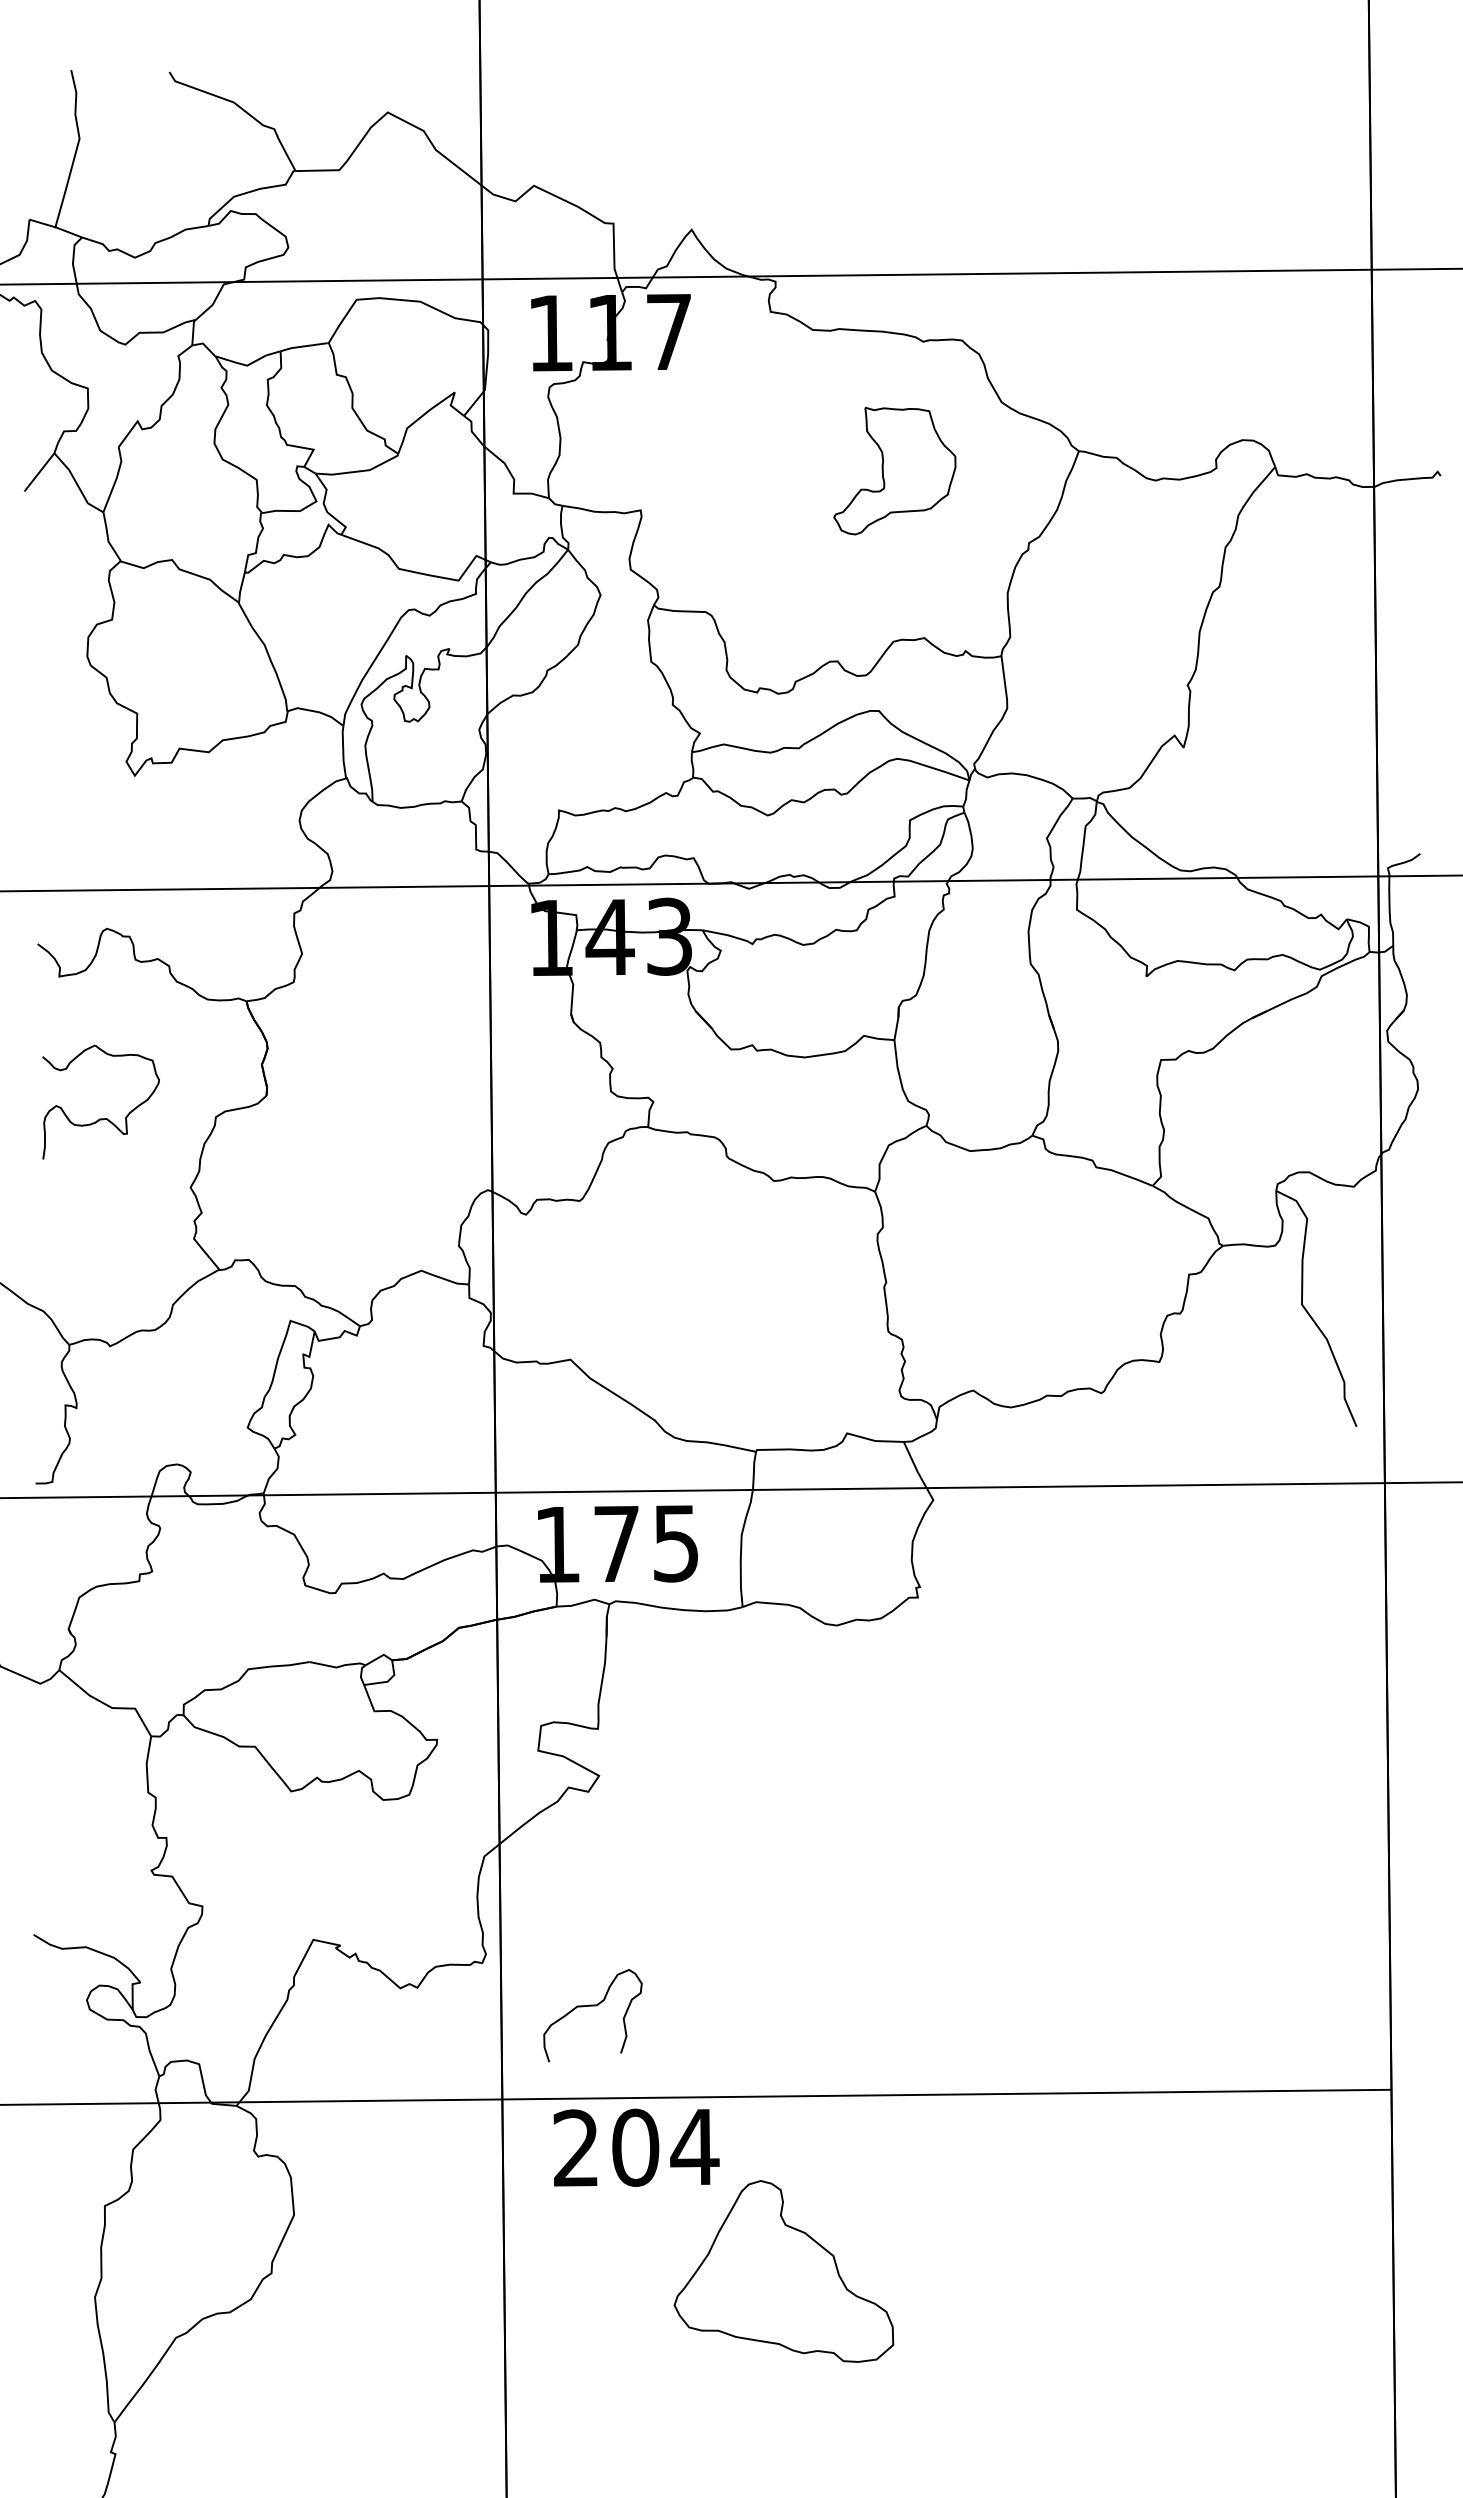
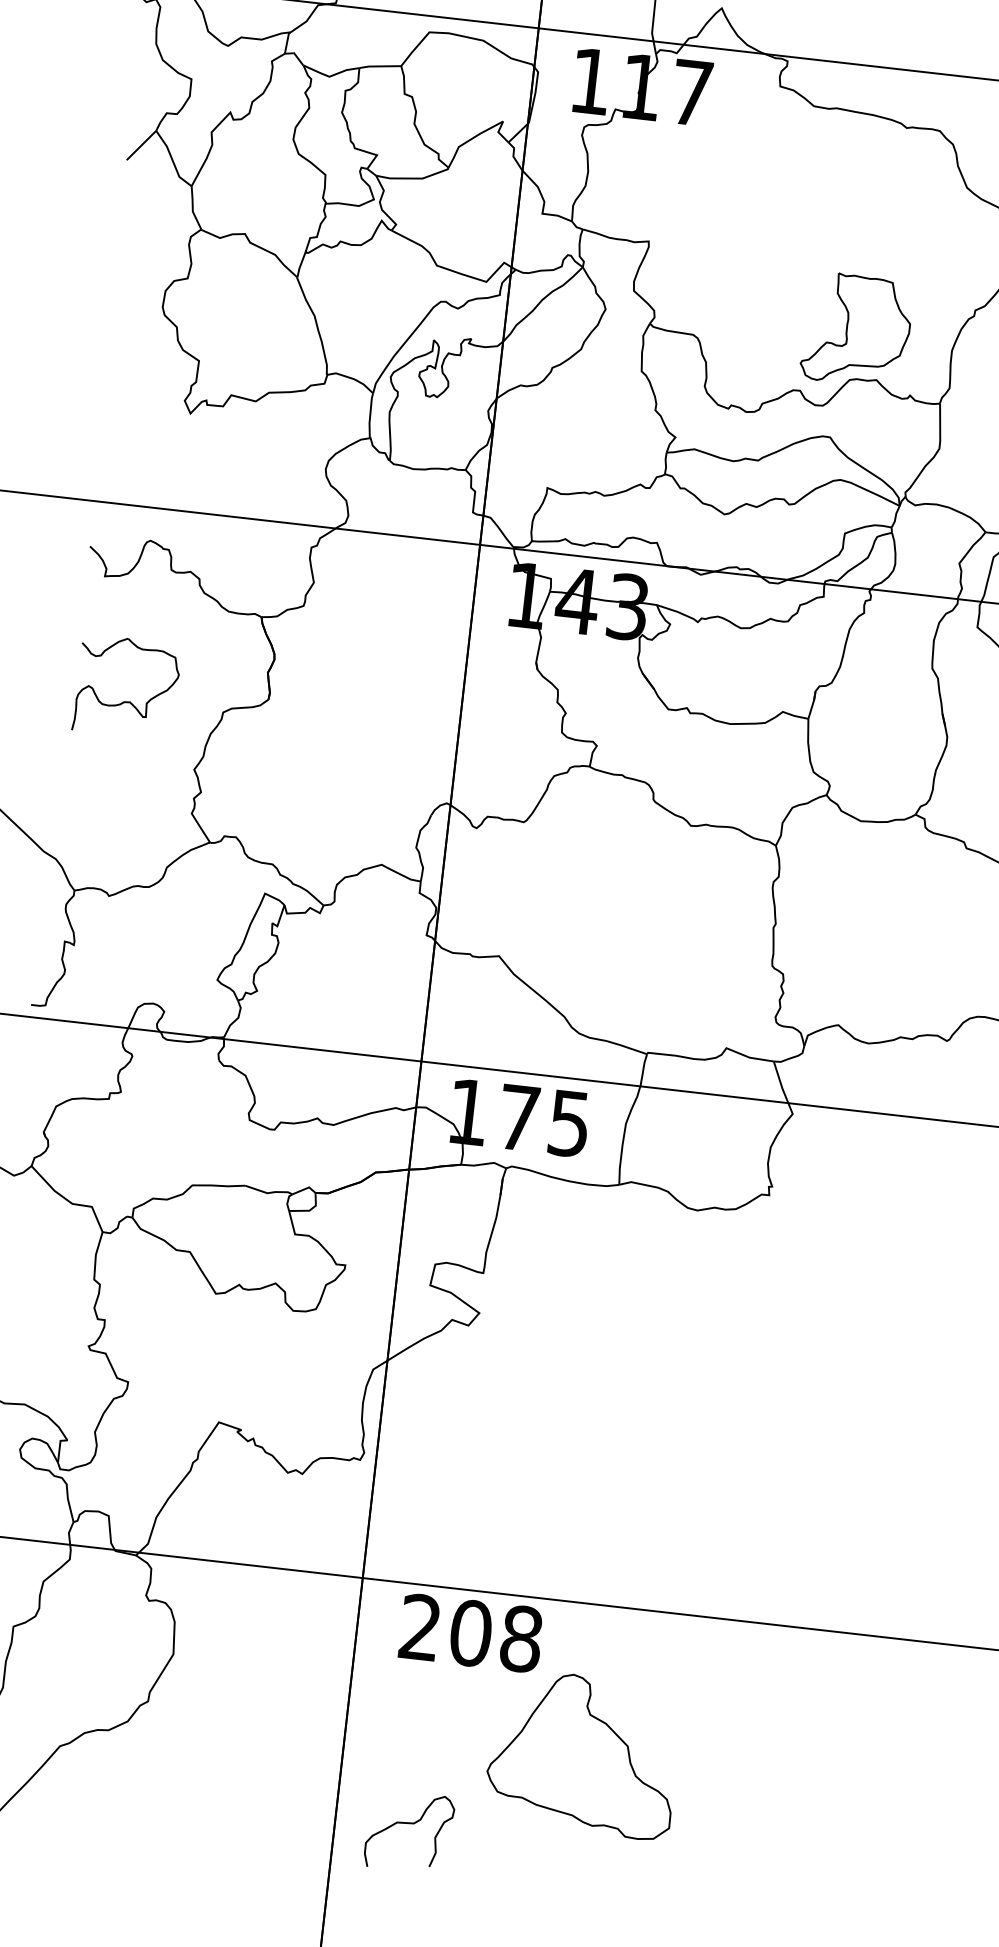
part: (894, 471) -> (856, 330), moved
curve: (592, 2006) -> (409, 1824), moved
text: (694, 2147) -> (521, 1639), 204 -> 208

